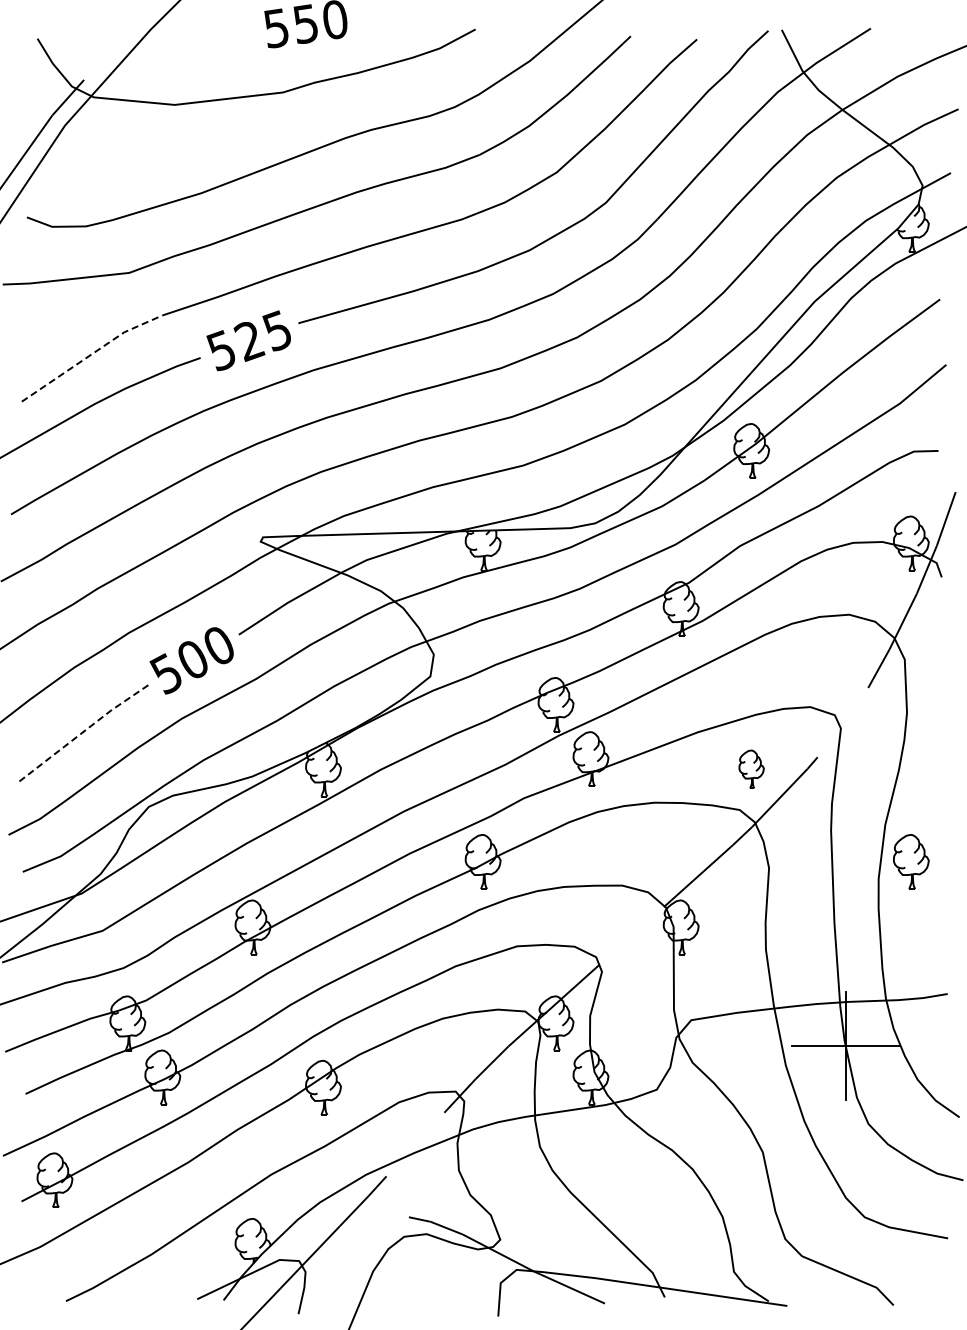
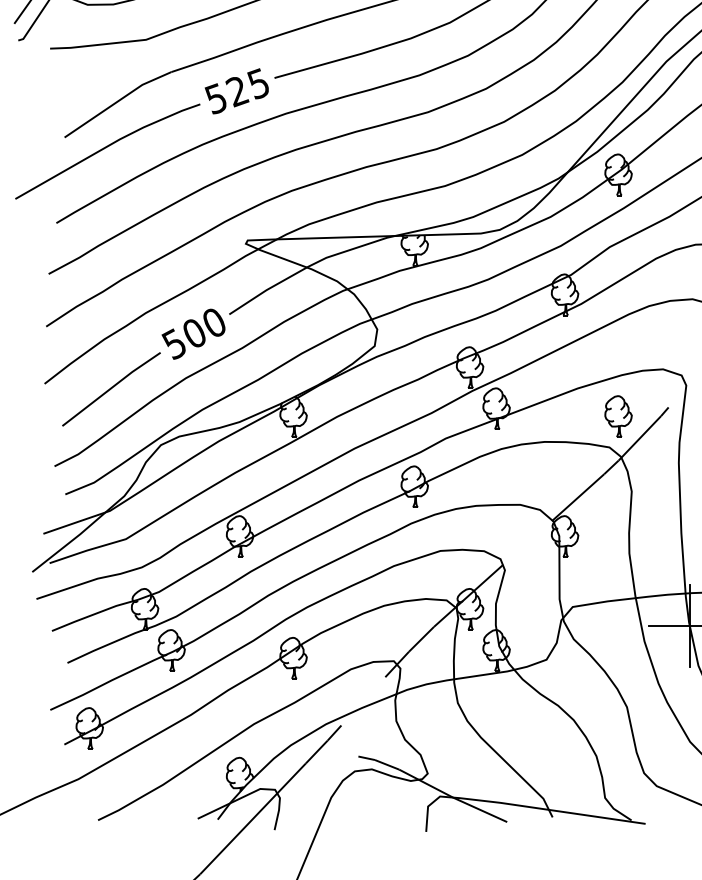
line: (91, 354) -> (117, 101), dashed -> solid
line: (82, 732) -> (110, 388), dashed -> solid
part: (751, 769) -> (618, 416), size x1.43

